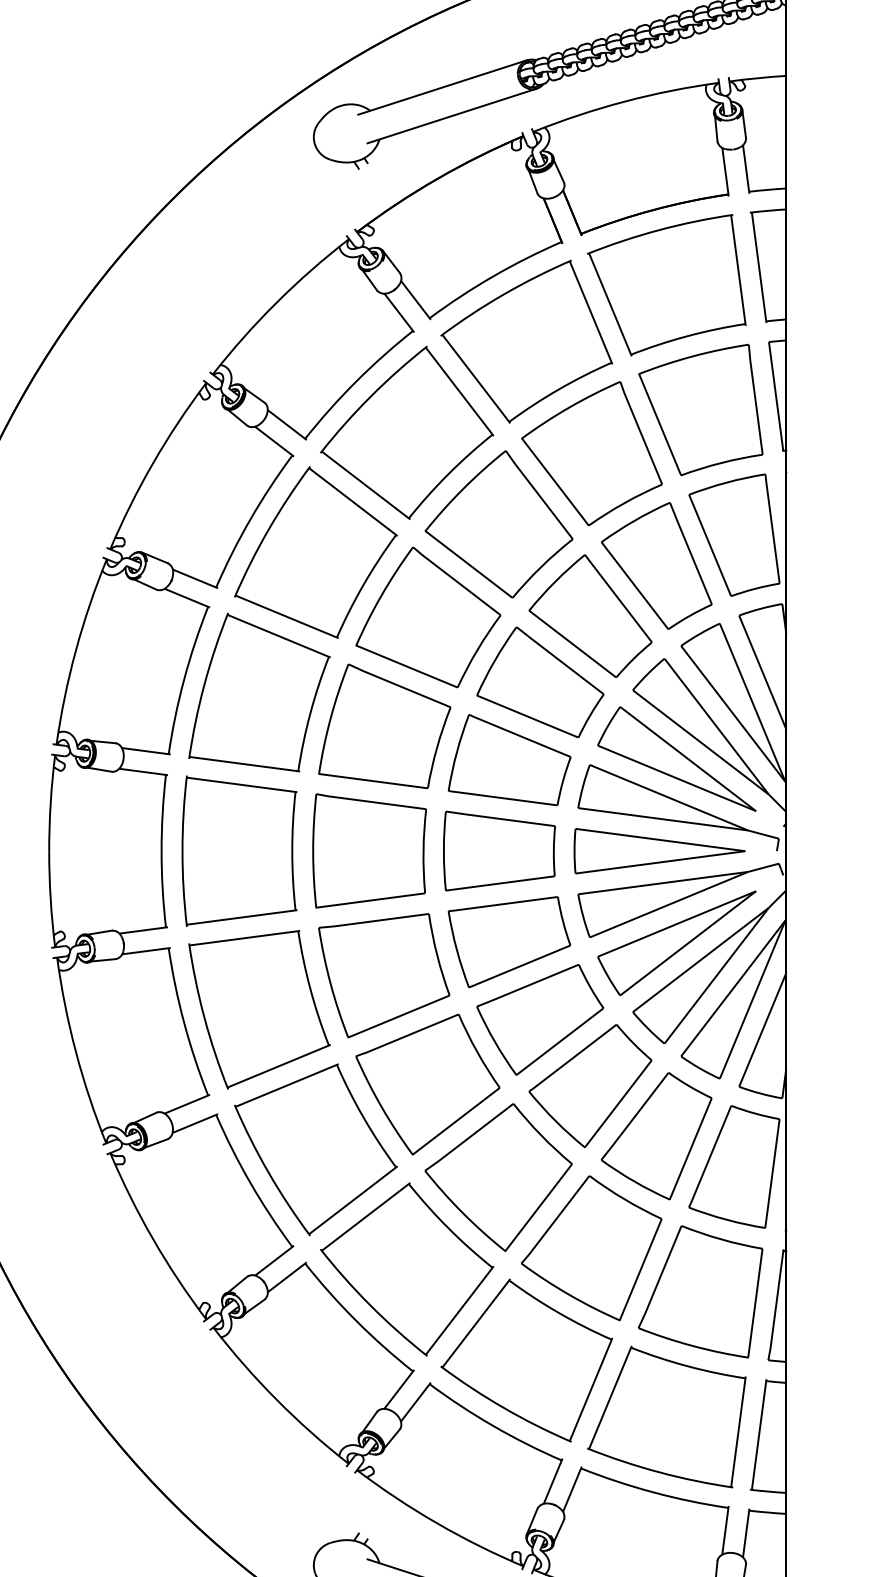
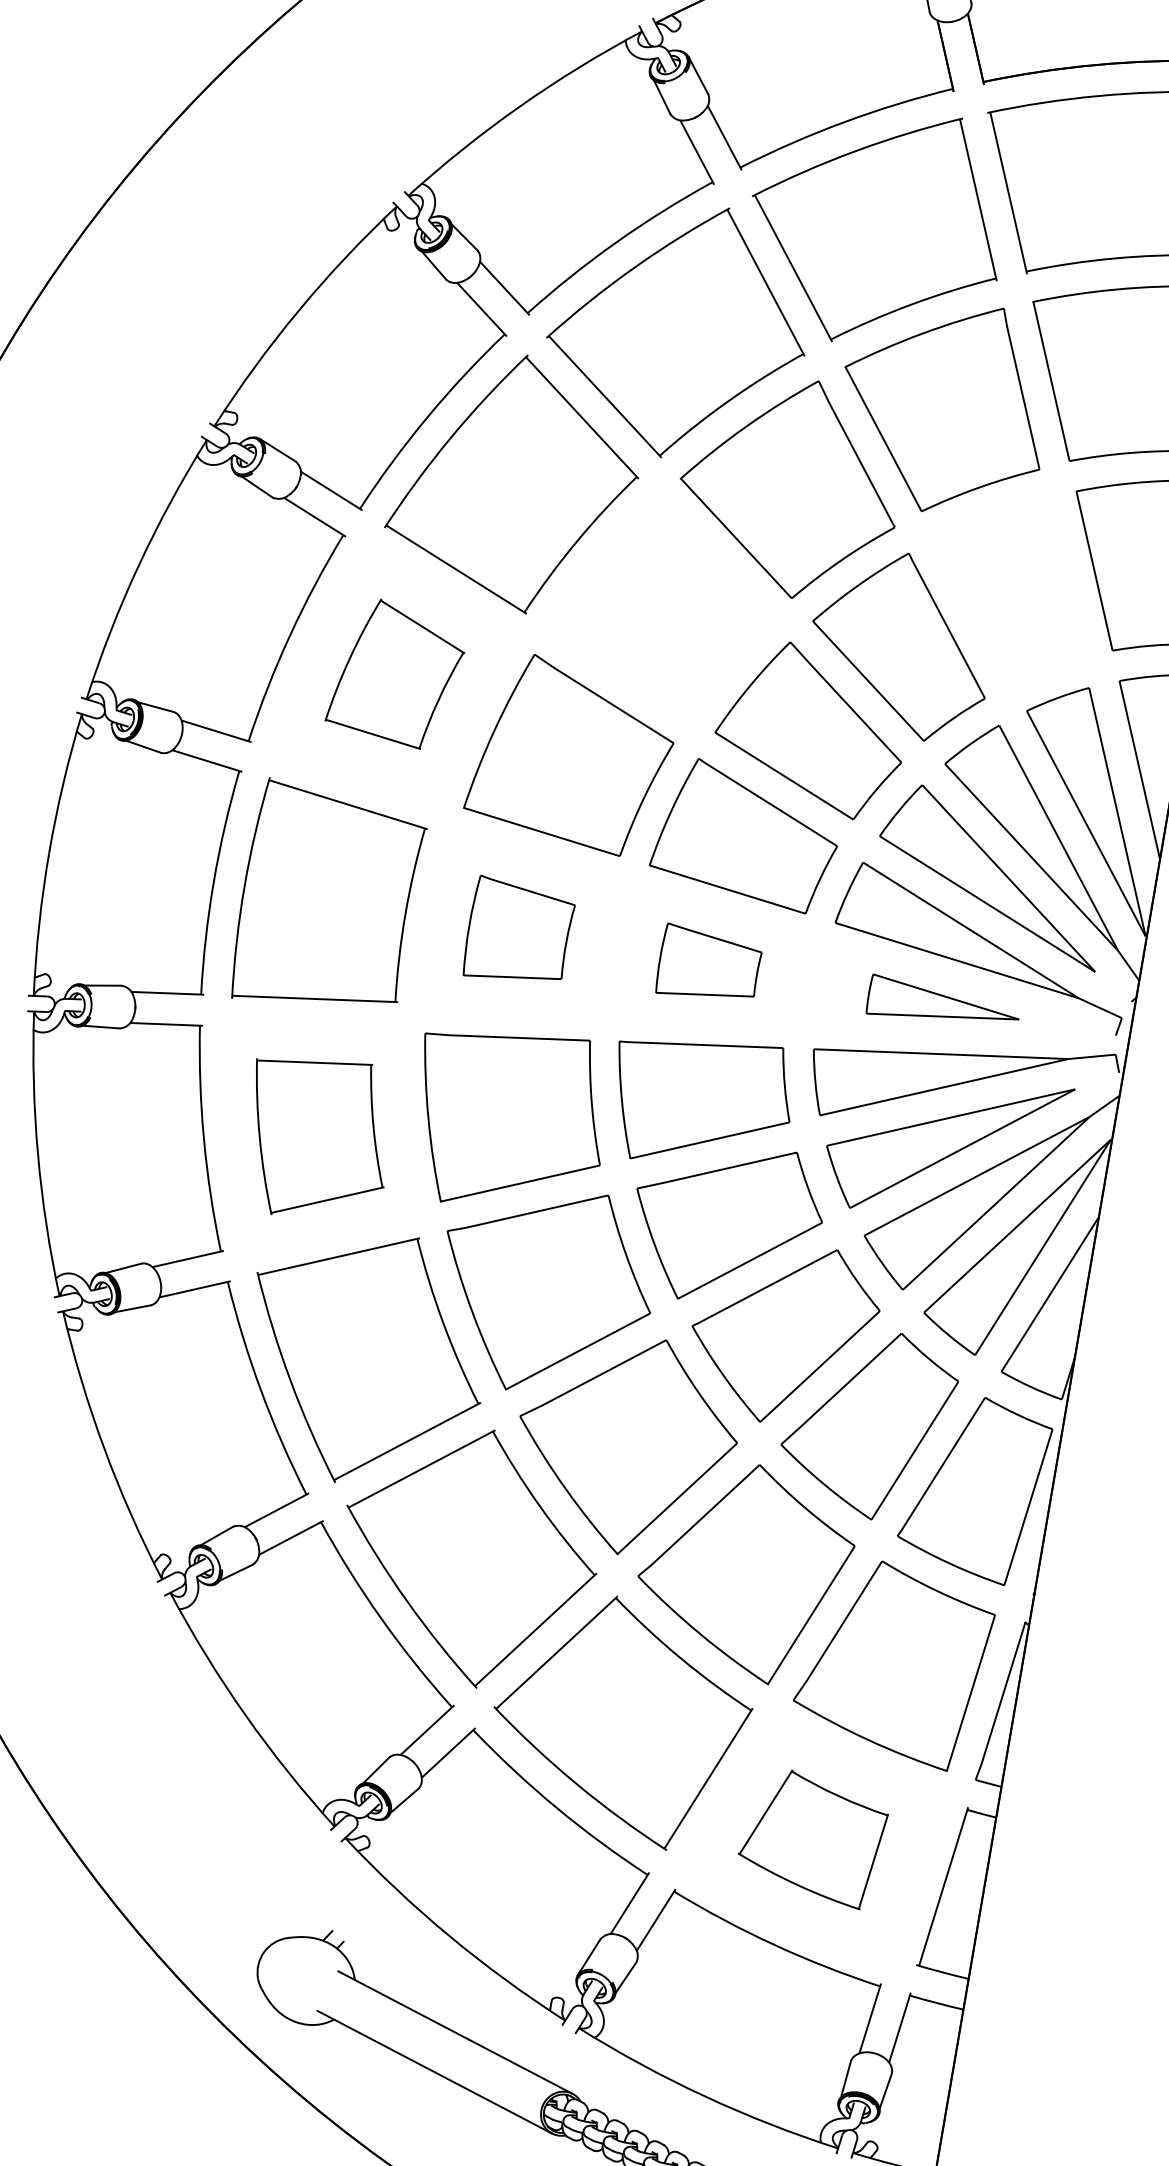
part: (656, 565) -> (1010, 586), removed
part: (428, 617) -> (663, 606), removed
part: (259, 692) -> (397, 673), size x0.6
part: (369, 850) -> (518, 932), size x0.6
part: (499, 850) -> (709, 965), size x0.6
part: (659, 851) -> (943, 1006), size x0.6
part: (259, 1009) -> (317, 1138), size x0.7
part: (666, 1416) -> (812, 1836), size x0.6

